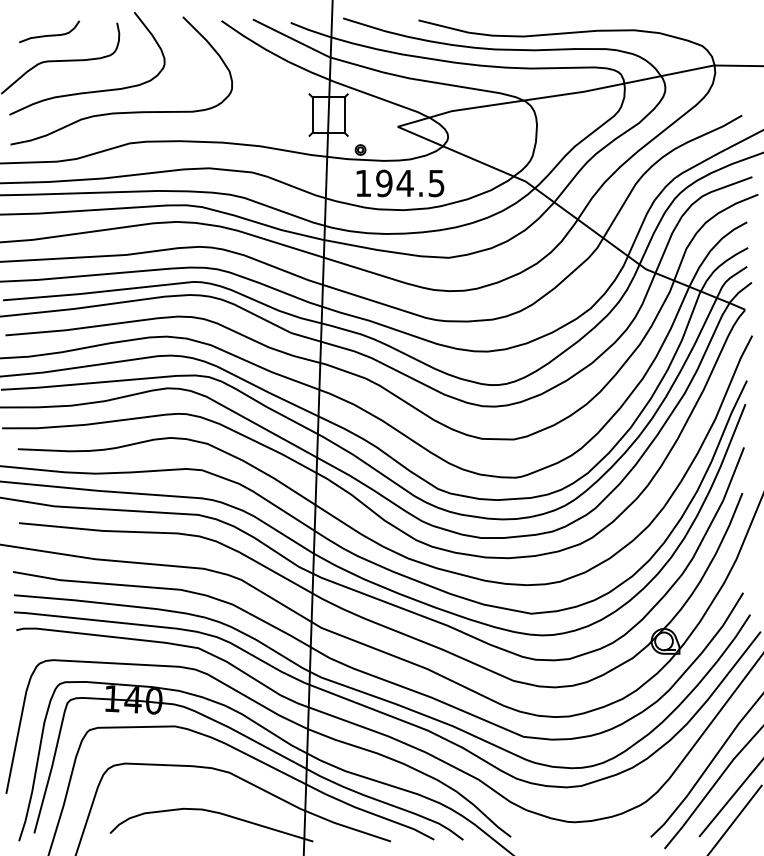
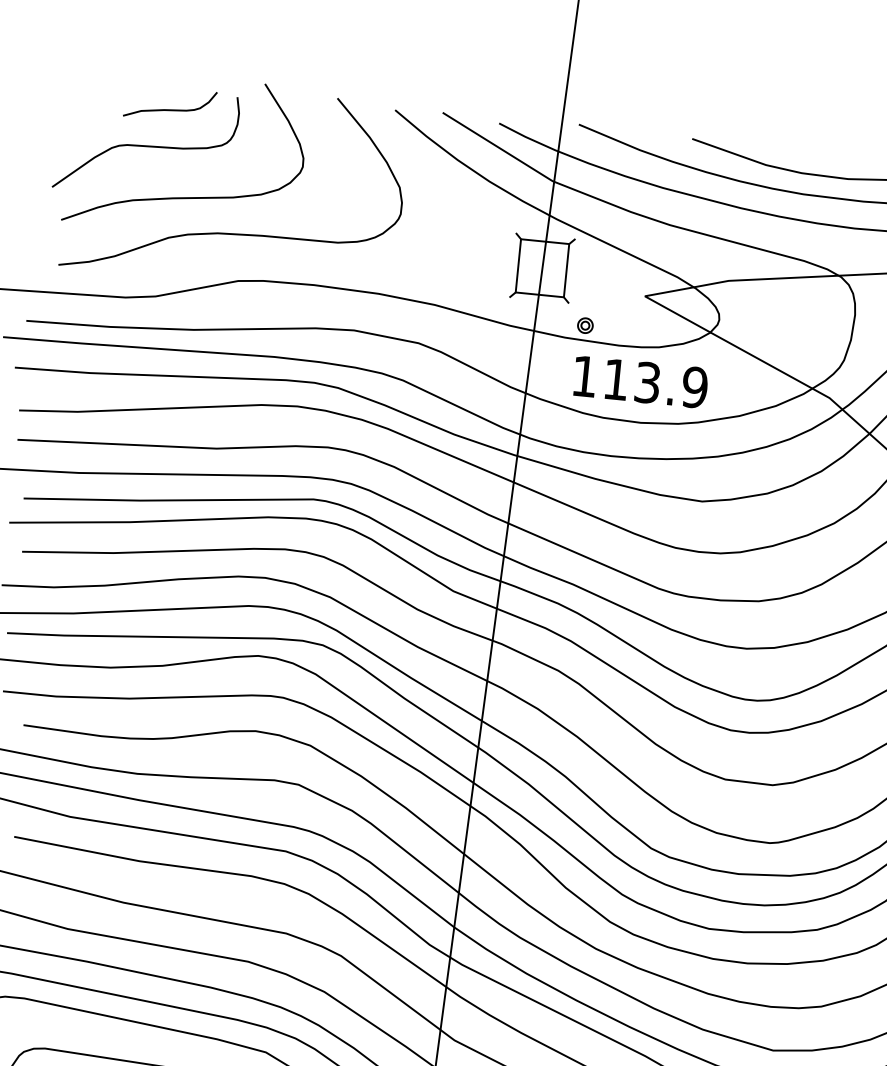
curve: (49, 34) -> (169, 108), moved
text: (410, 183) -> (655, 383), 194.5 -> 113.9

